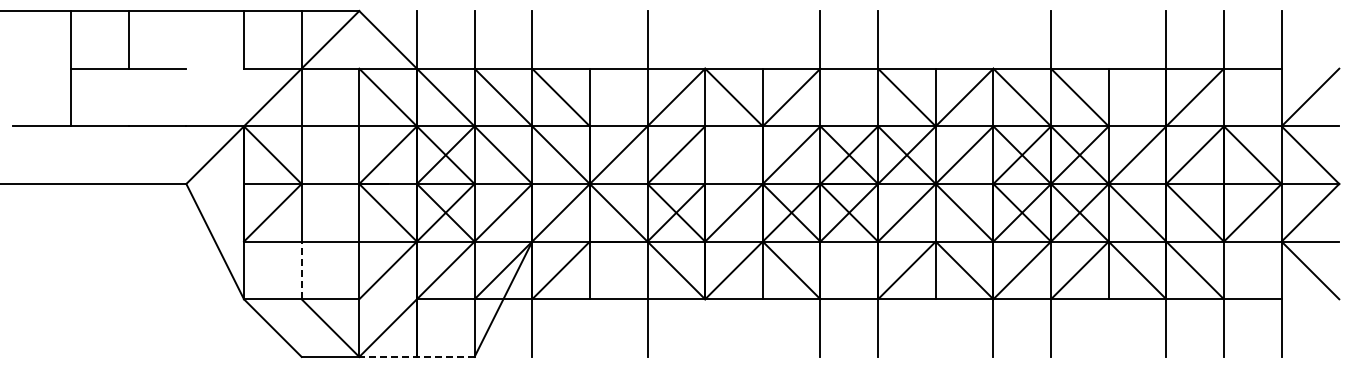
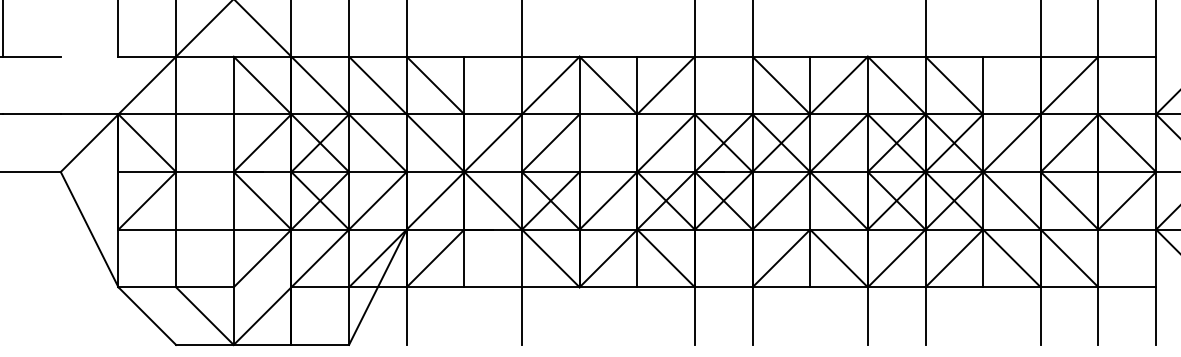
line: (301, 270) -> (175, 258), dashed -> solid
line: (416, 356) -> (290, 344), dashed -> solid

